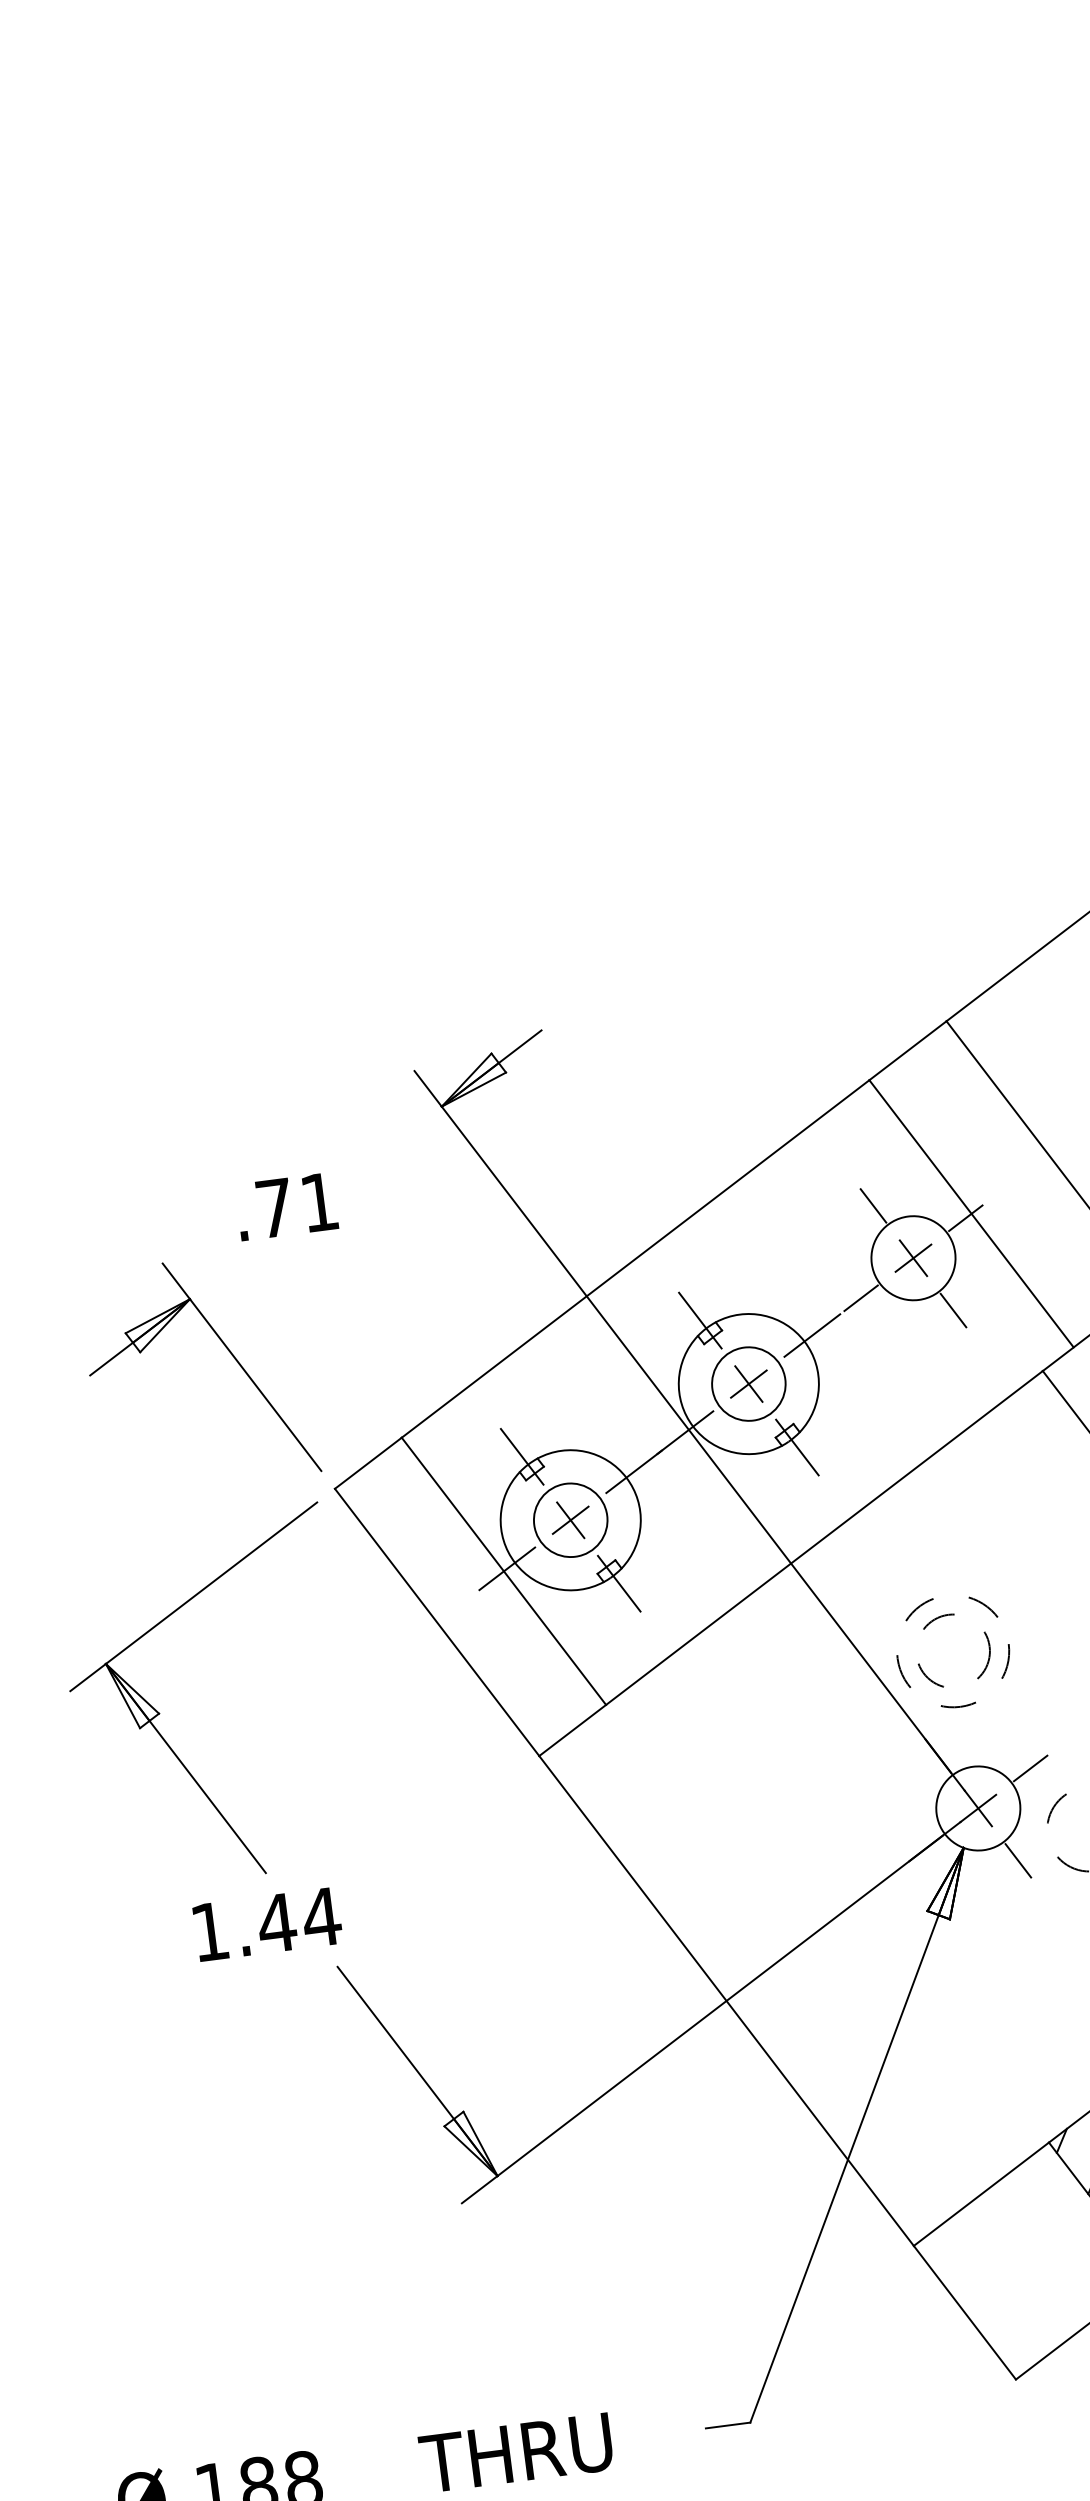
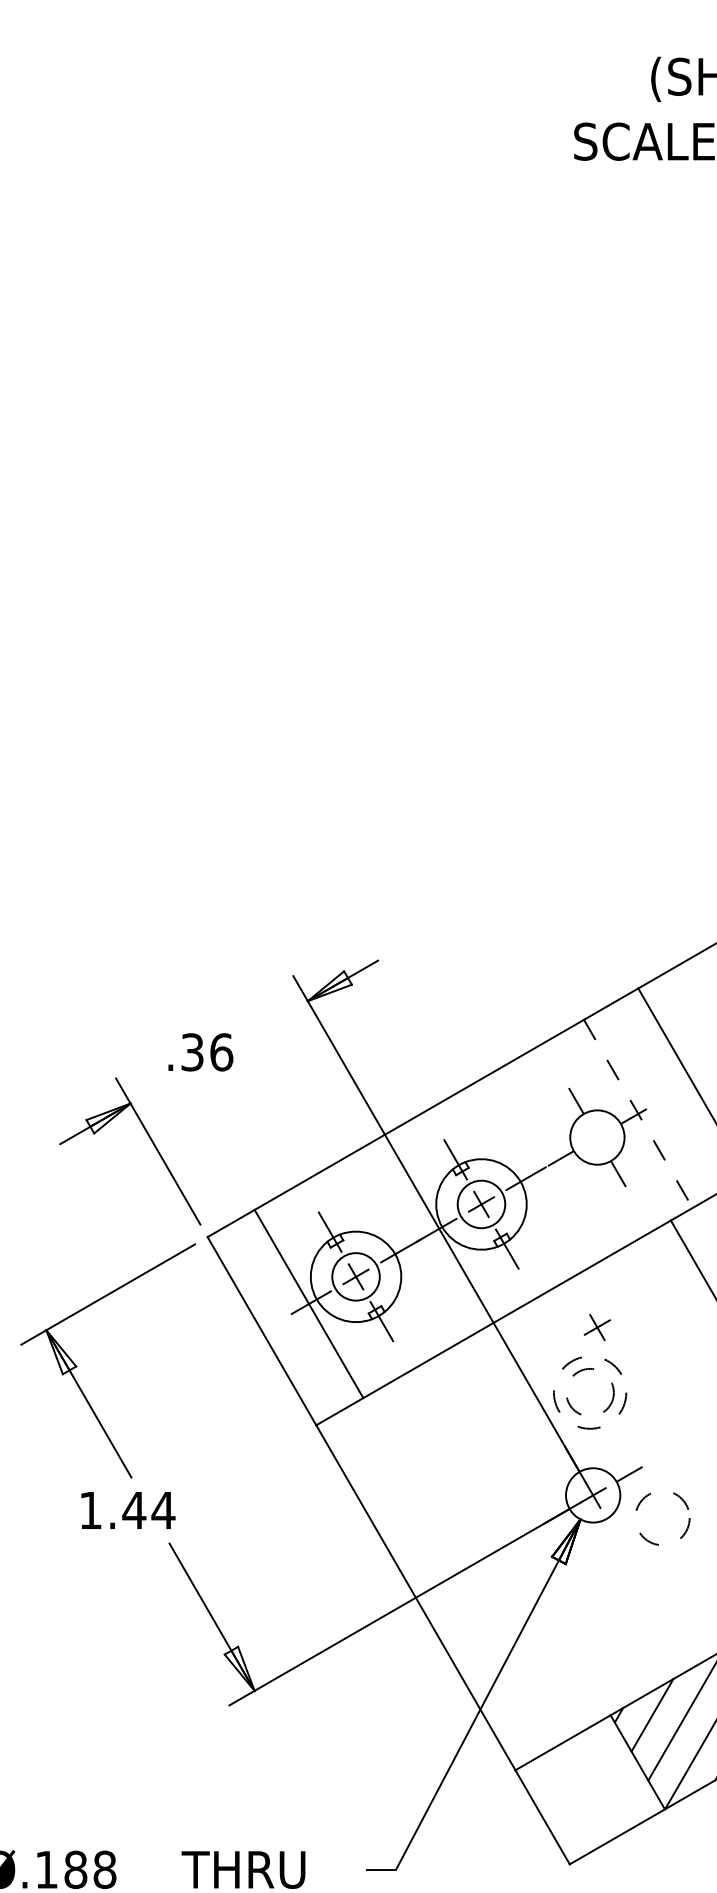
text: (297, 1205) -> (207, 1052), .71 -> .36
line: (971, 1213) -> (638, 1113), solid -> dashed
part: (912, 1258) -> (596, 1327), moved
line: (1018, 1861) -> (614, 1532), removed

